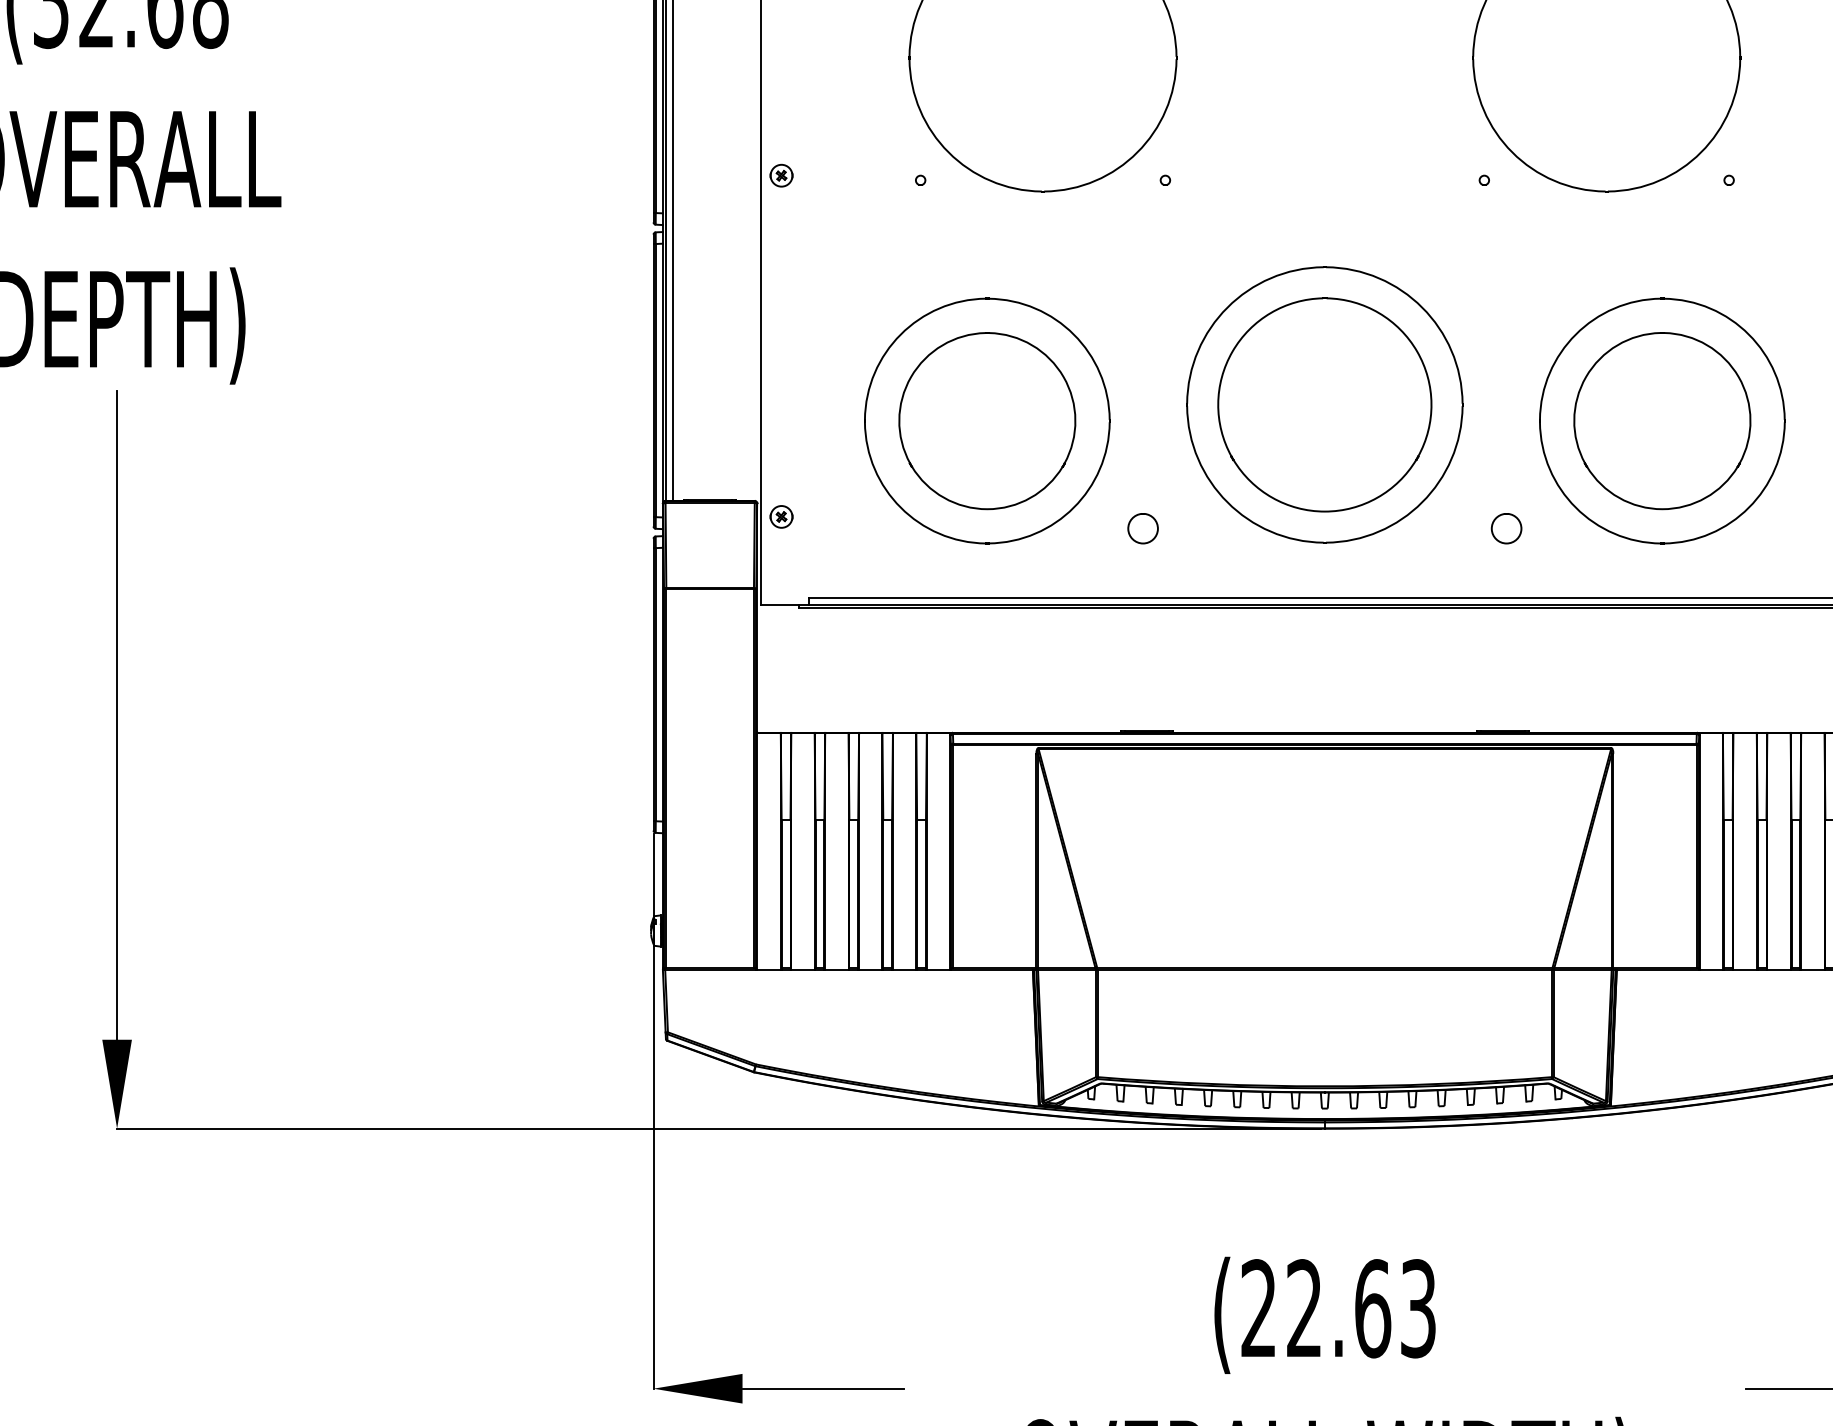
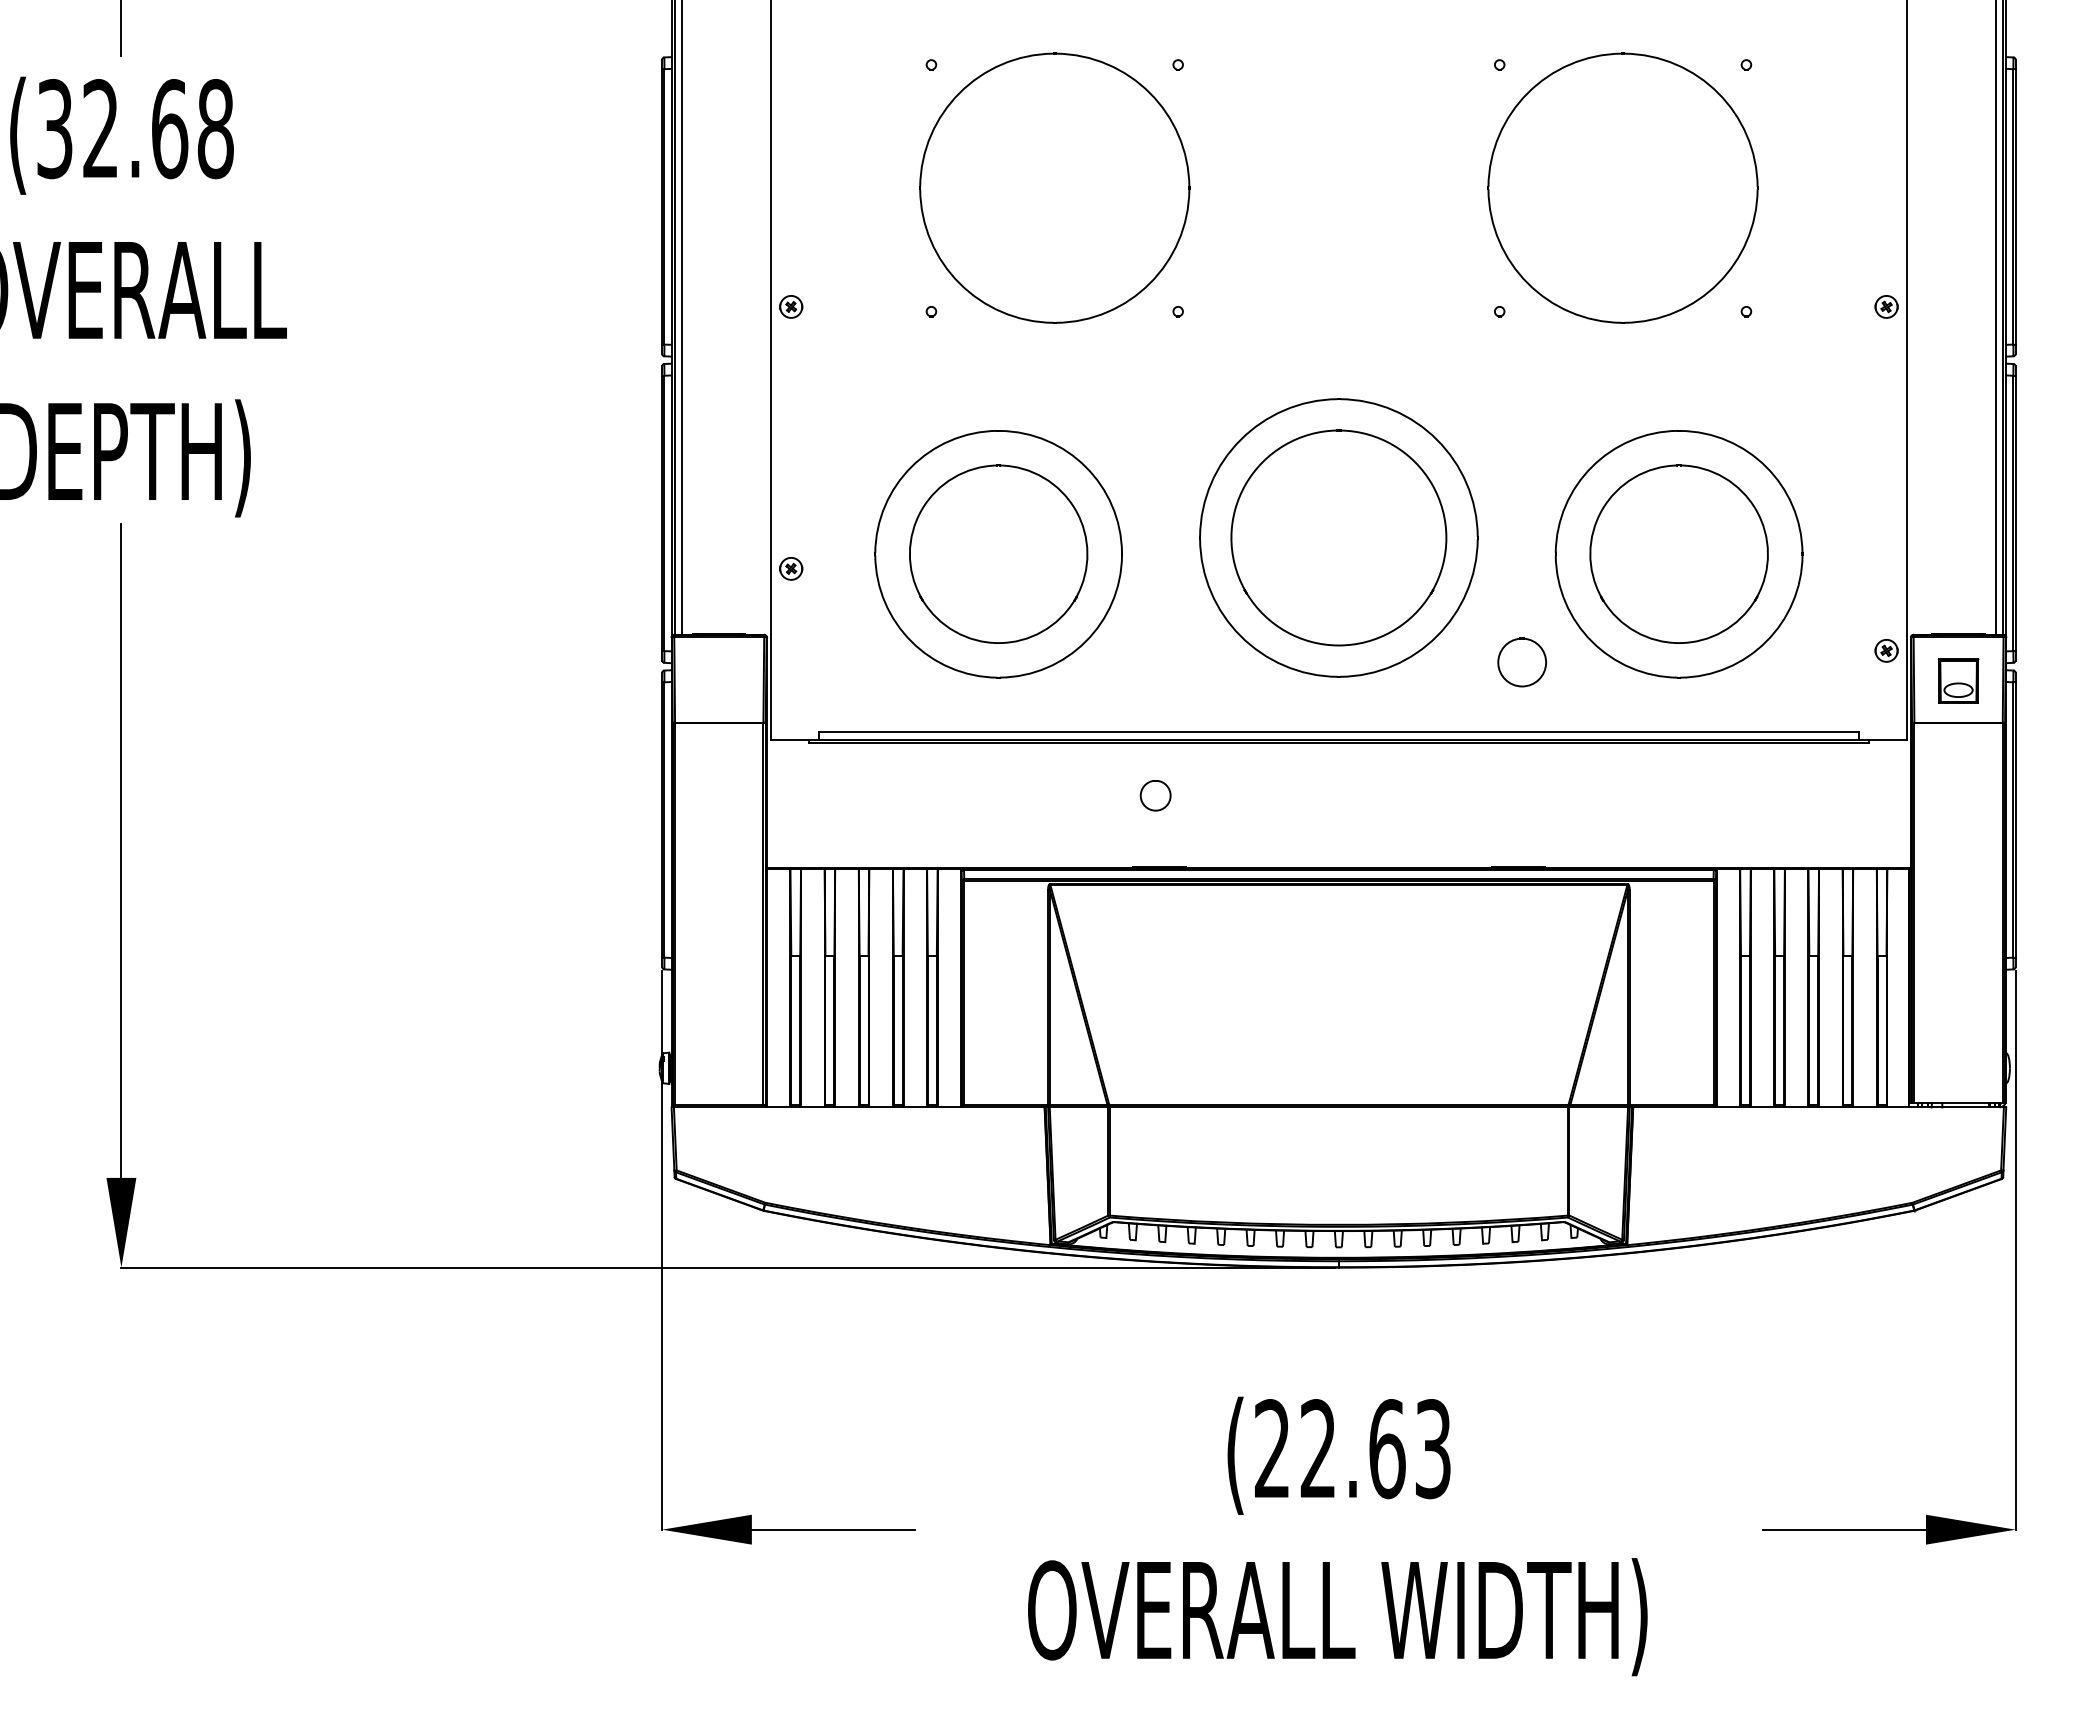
part: (781, 516) -> (791, 568), moved
part: (1142, 528) -> (1155, 795), moved
part: (1505, 528) -> (1521, 662), size x1.6

